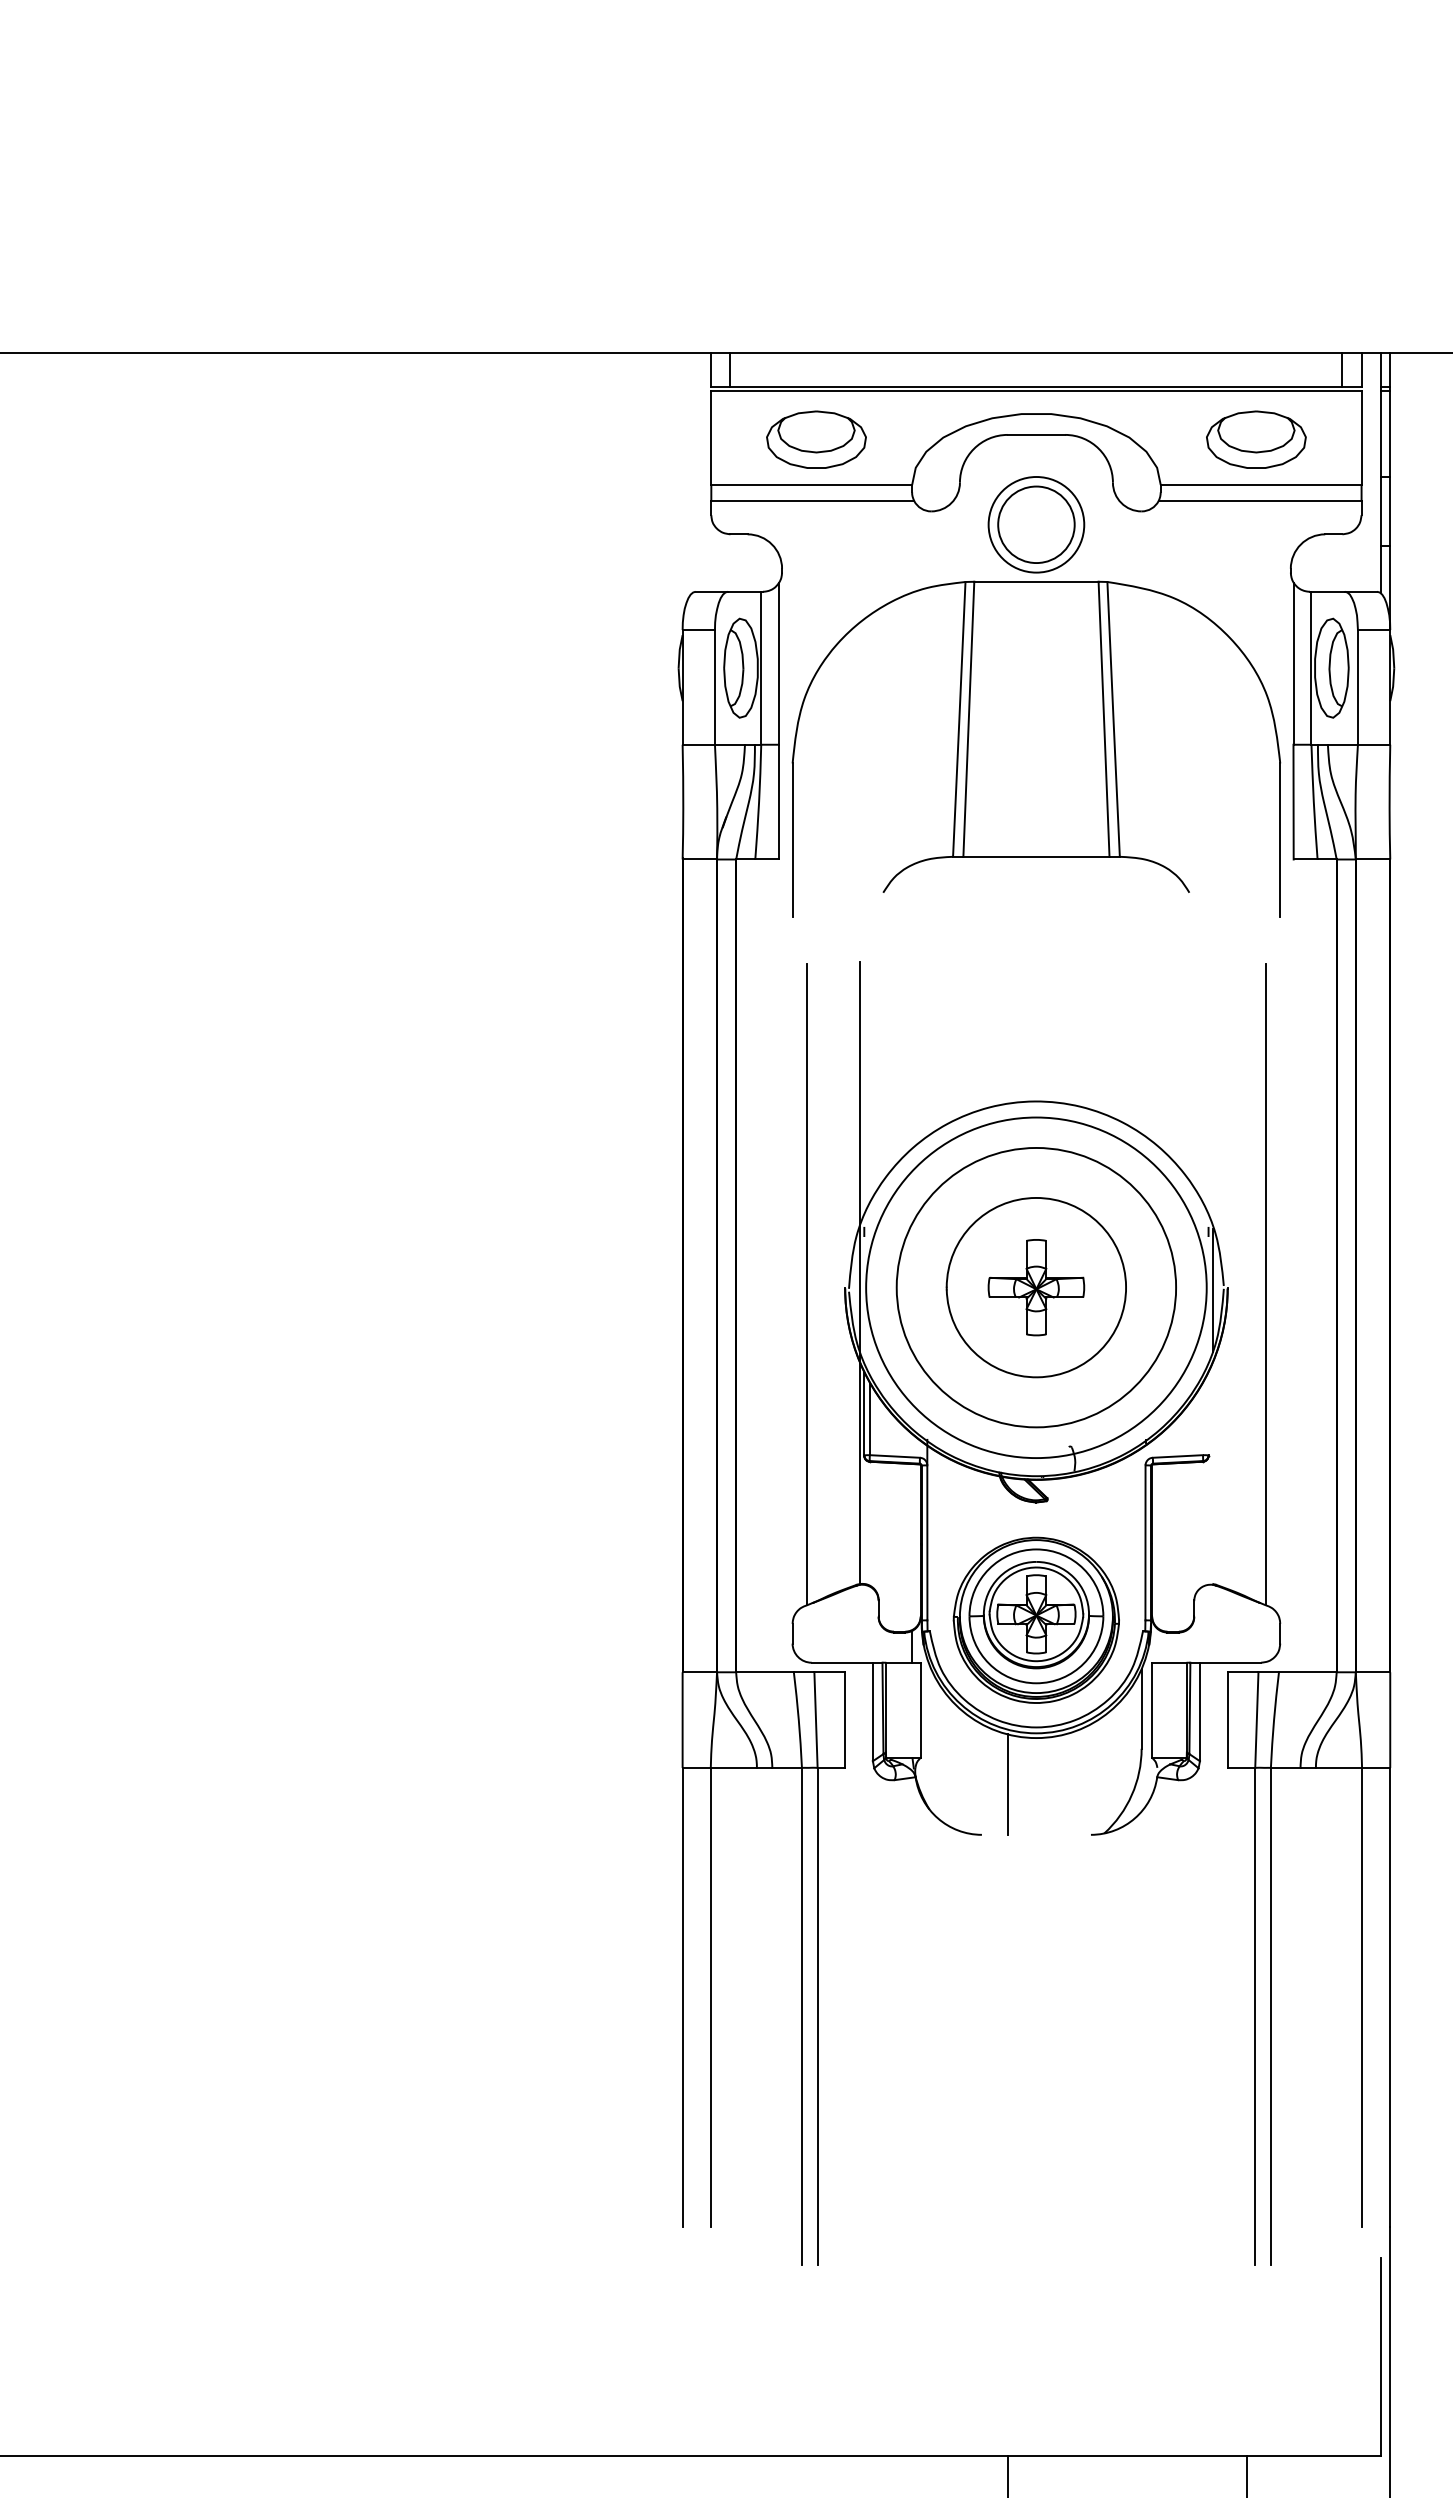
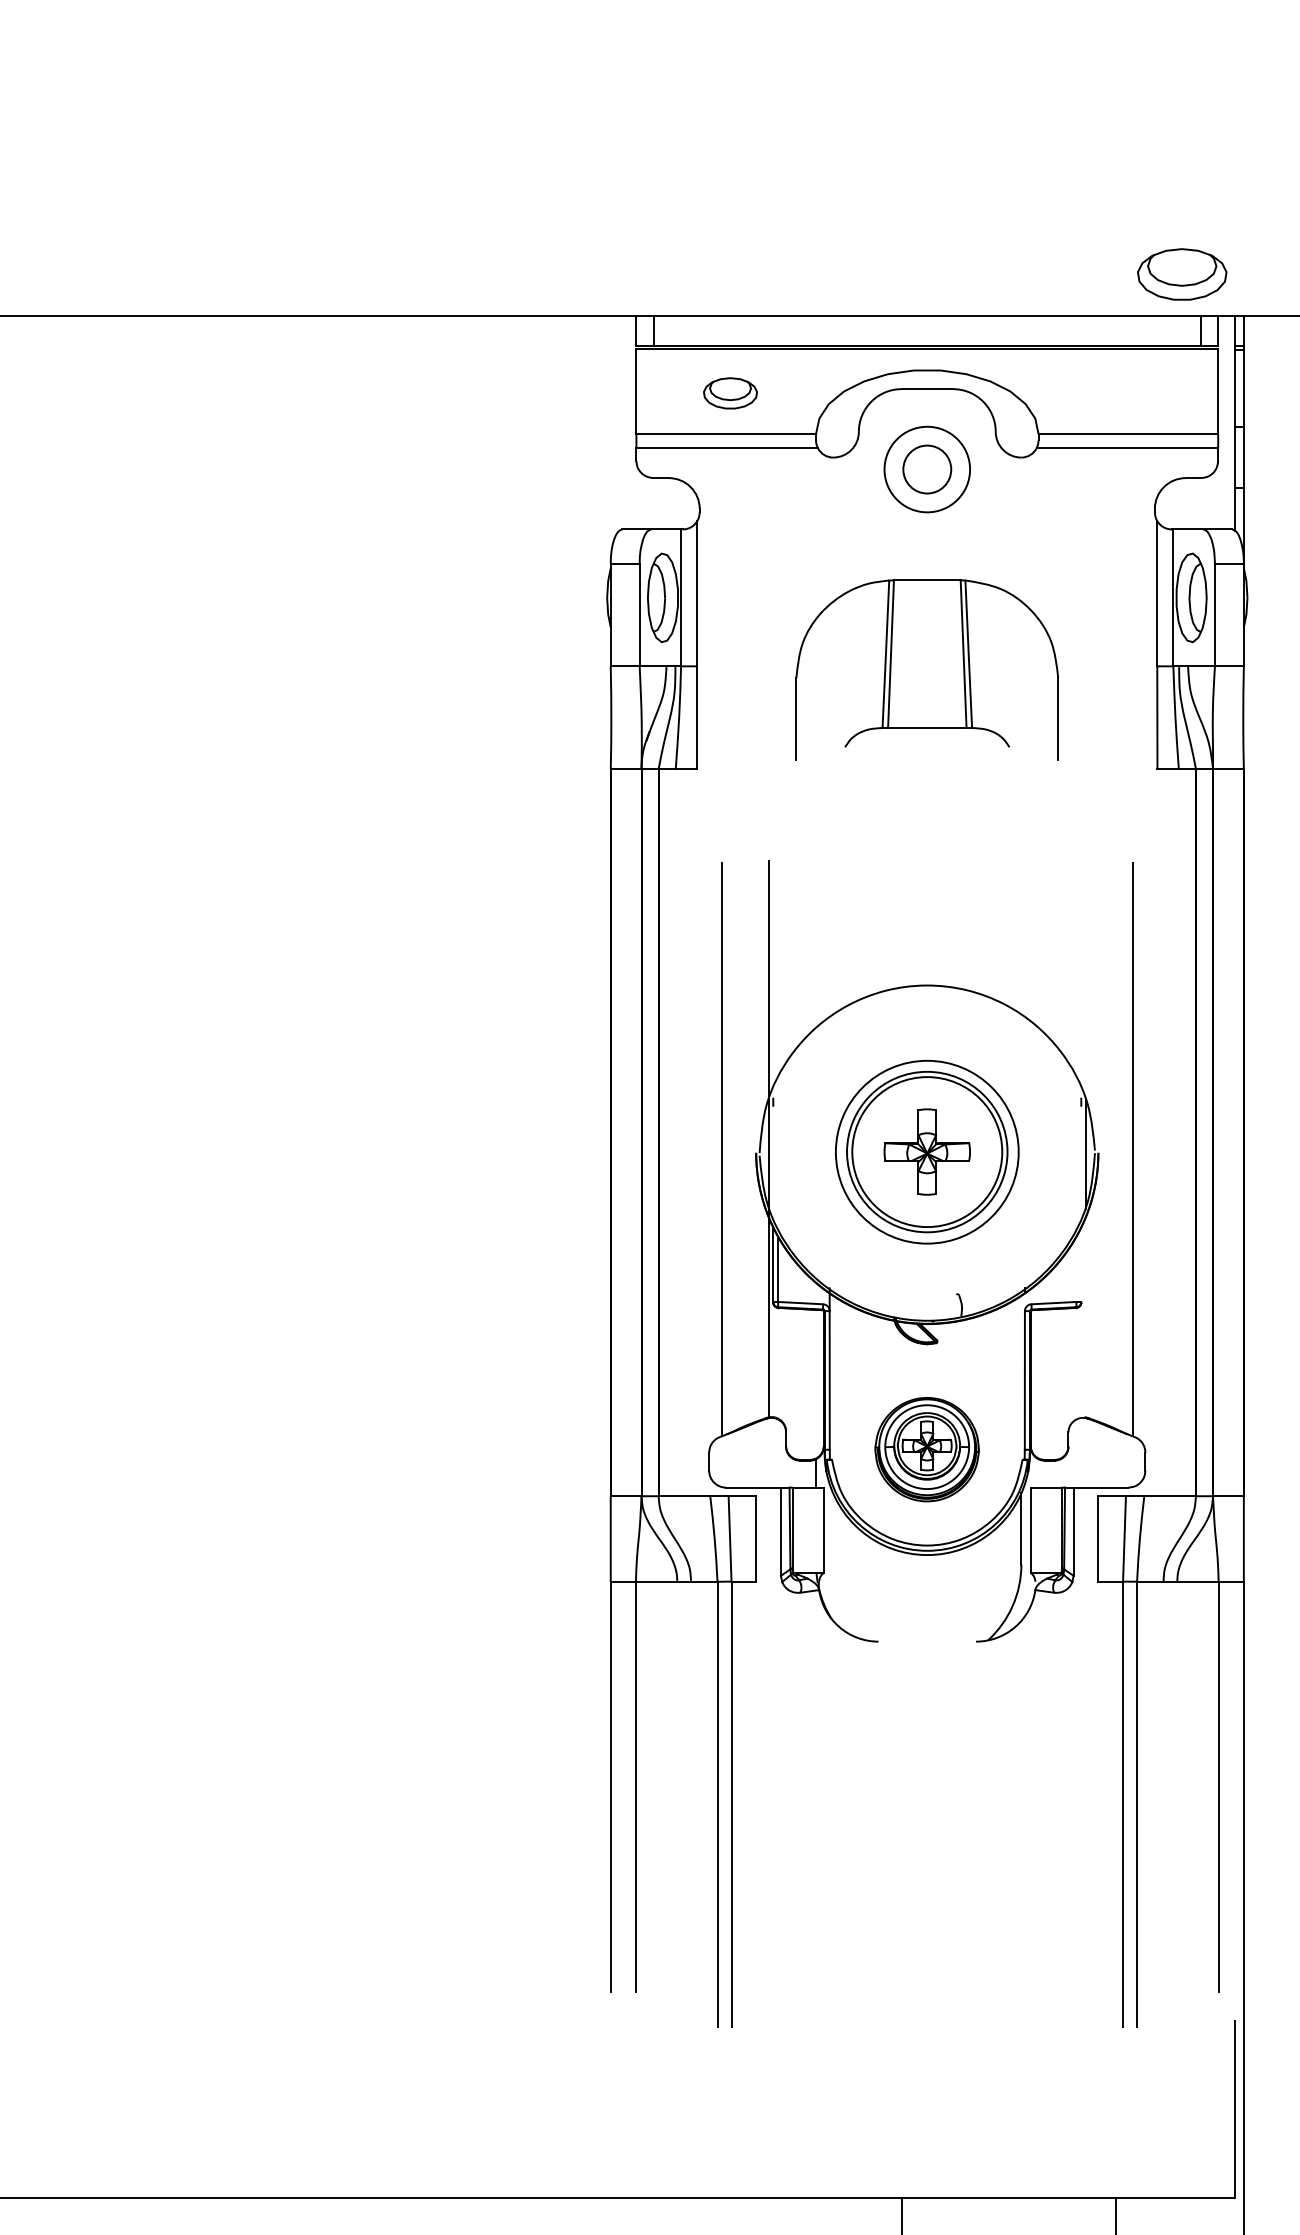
part: (816, 439) -> (730, 393), size x0.6
part: (1256, 439) -> (1182, 274), moved
circle: (1036, 524) -> (927, 469), size x0.7
part: (1036, 748) -> (927, 669), size x0.6
circle: (1036, 1287) -> (927, 1151), size x0.6
circle: (1036, 1287) -> (927, 1151), size x0.6
part: (1035, 1619) -> (926, 1448), size x0.7
line: (1007, 1784) -> (901, 1596), removed

